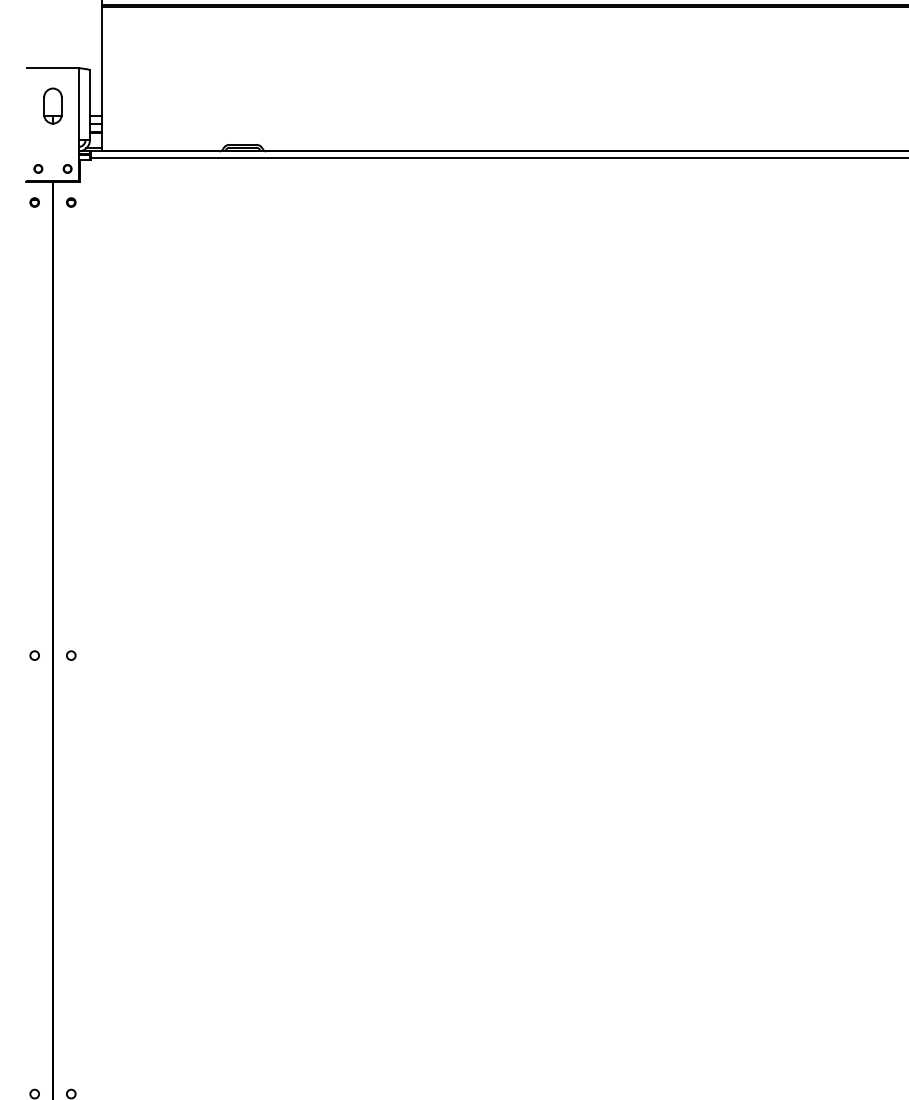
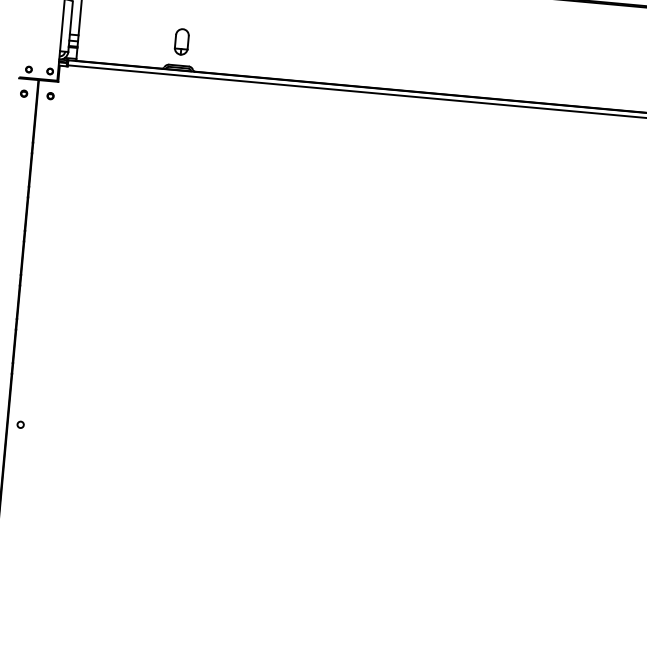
part: (52, 105) -> (181, 41), moved

